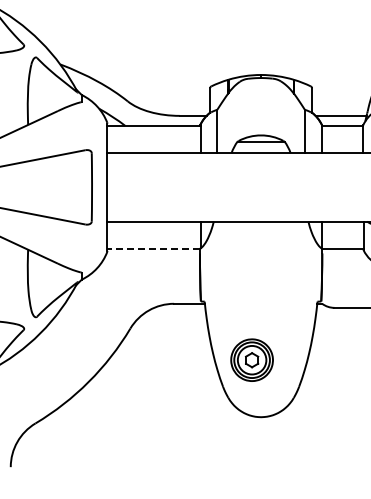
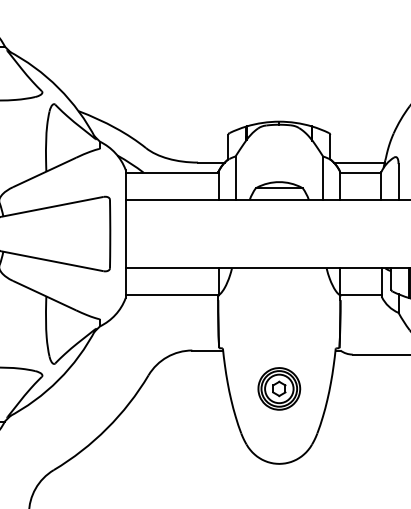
line: (153, 248) -> (171, 295), dashed -> solid
part: (252, 359) -> (279, 388), moved

